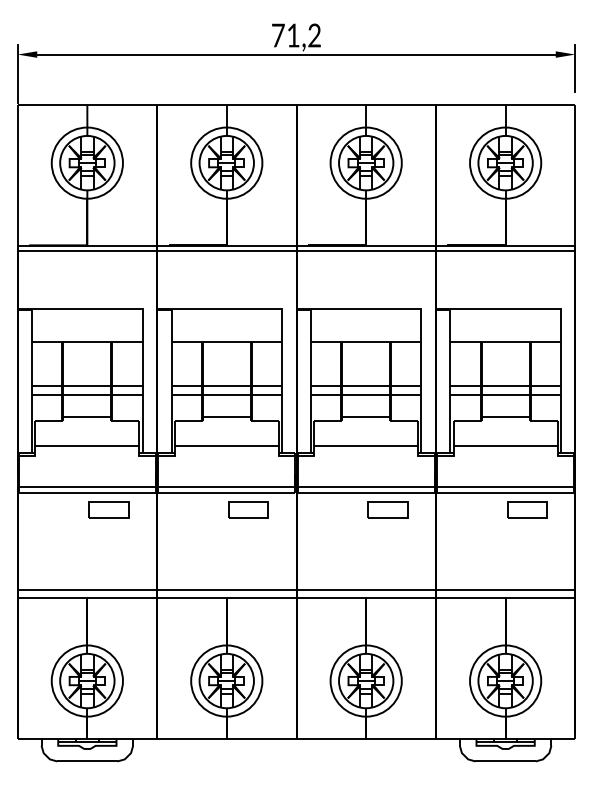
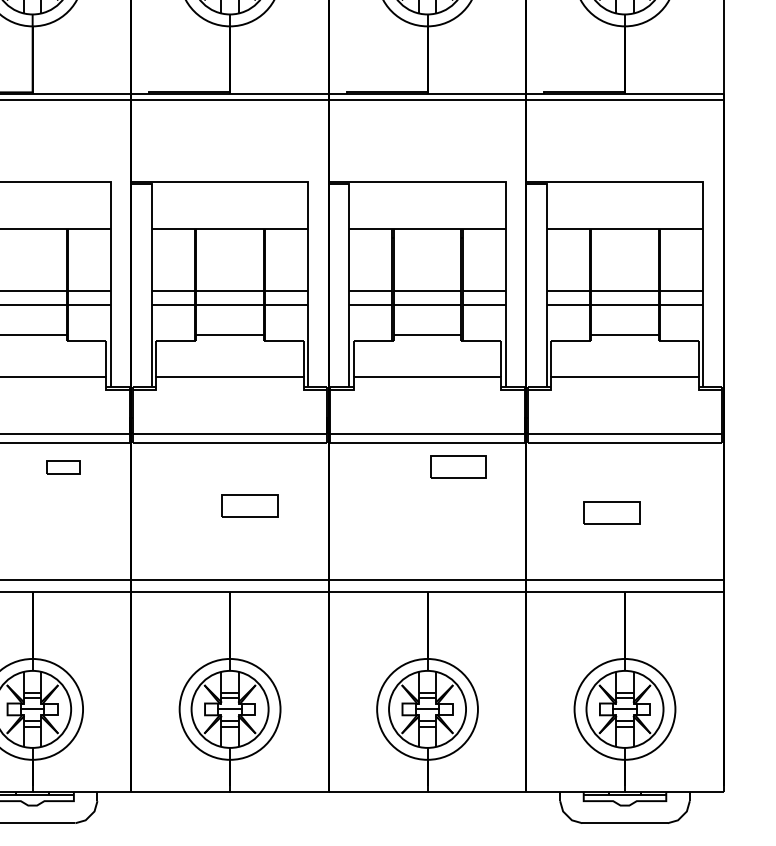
part: (108, 509) -> (62, 466), size x0.6
part: (248, 509) -> (249, 504), moved
part: (527, 509) -> (612, 511), moved

